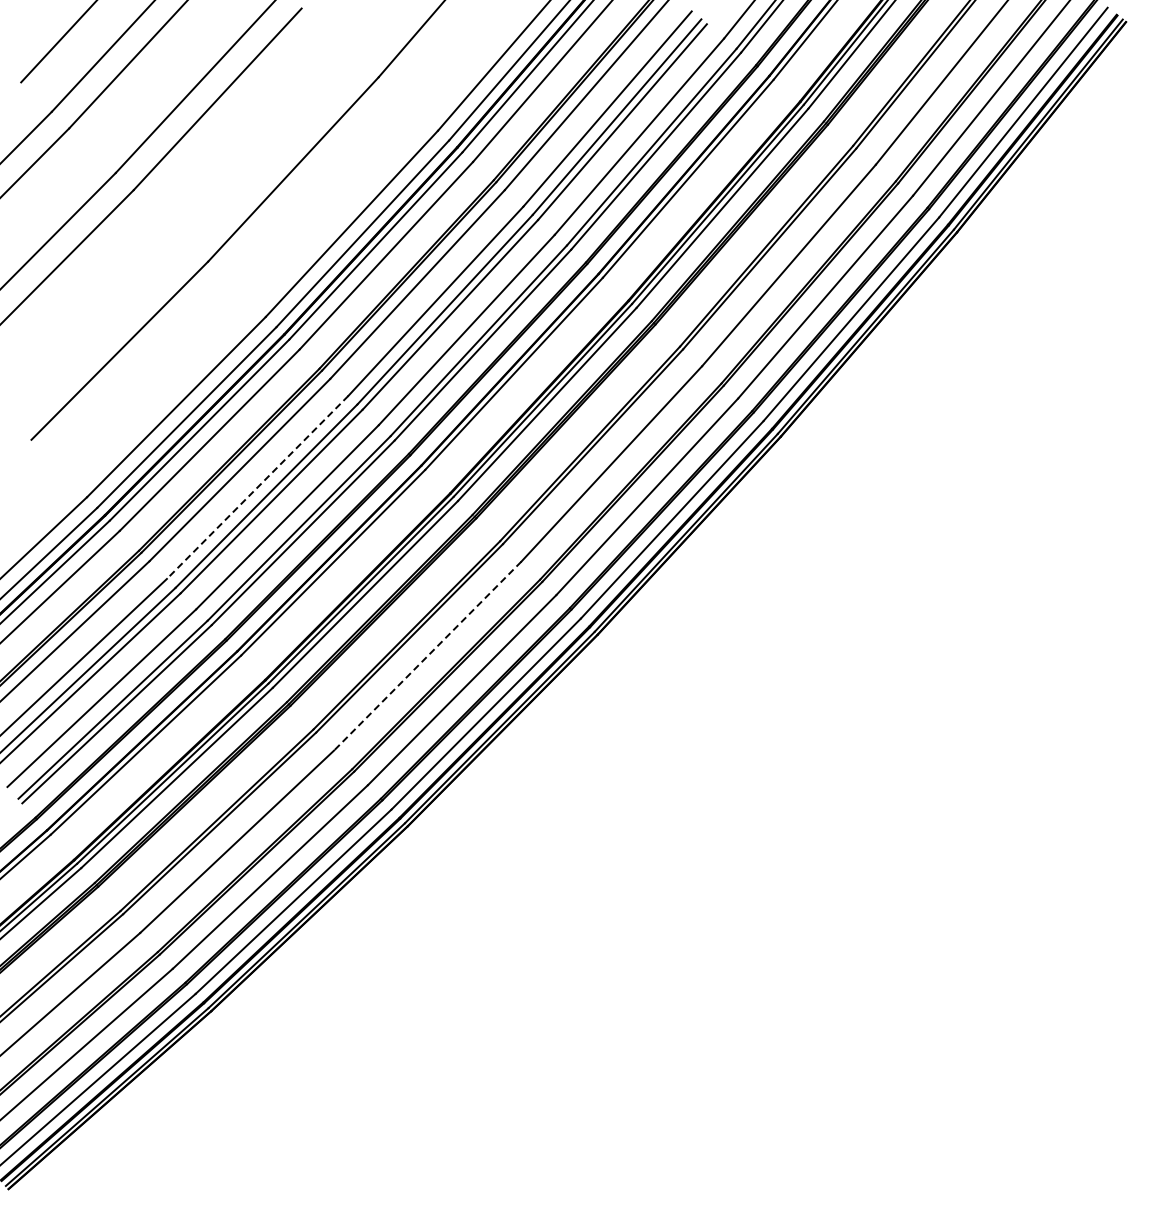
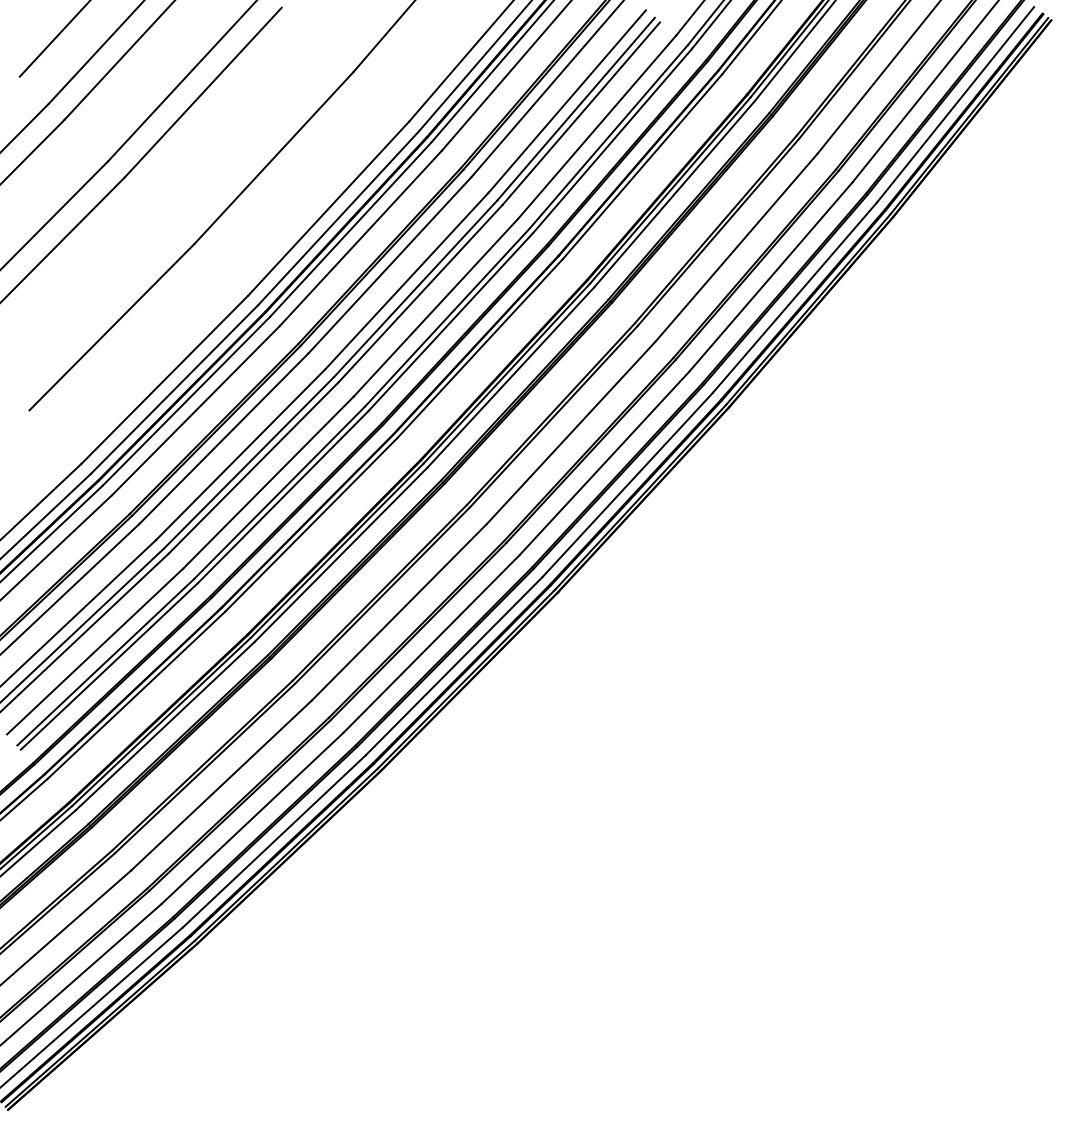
line: (257, 487) -> (240, 454), dashed -> solid
line: (427, 656) -> (399, 612), dashed -> solid

